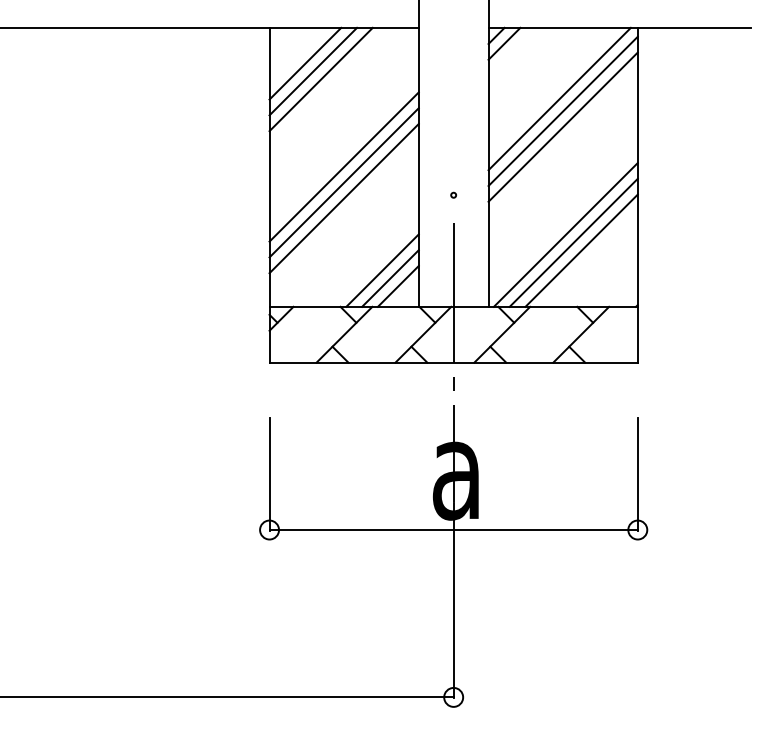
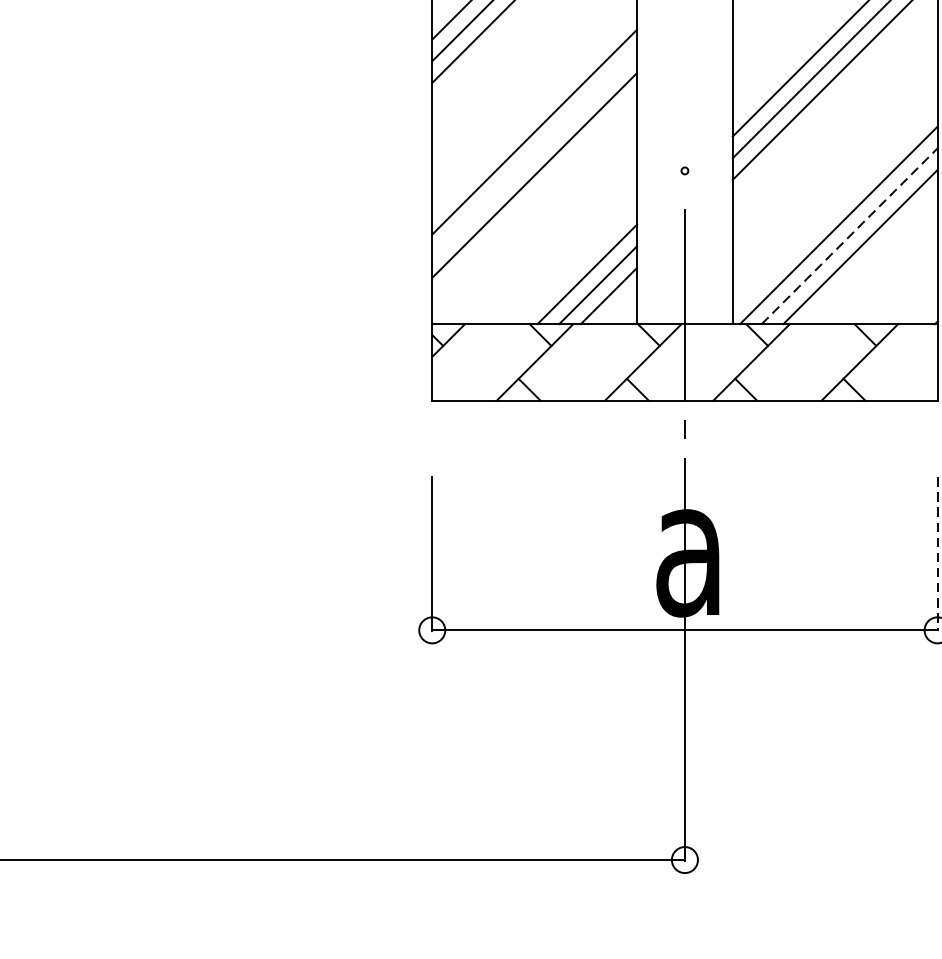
line: (343, 182) -> (533, 153), removed
line: (573, 242) -> (849, 235), solid -> dashed
line: (637, 475) -> (937, 555), solid -> dashed

